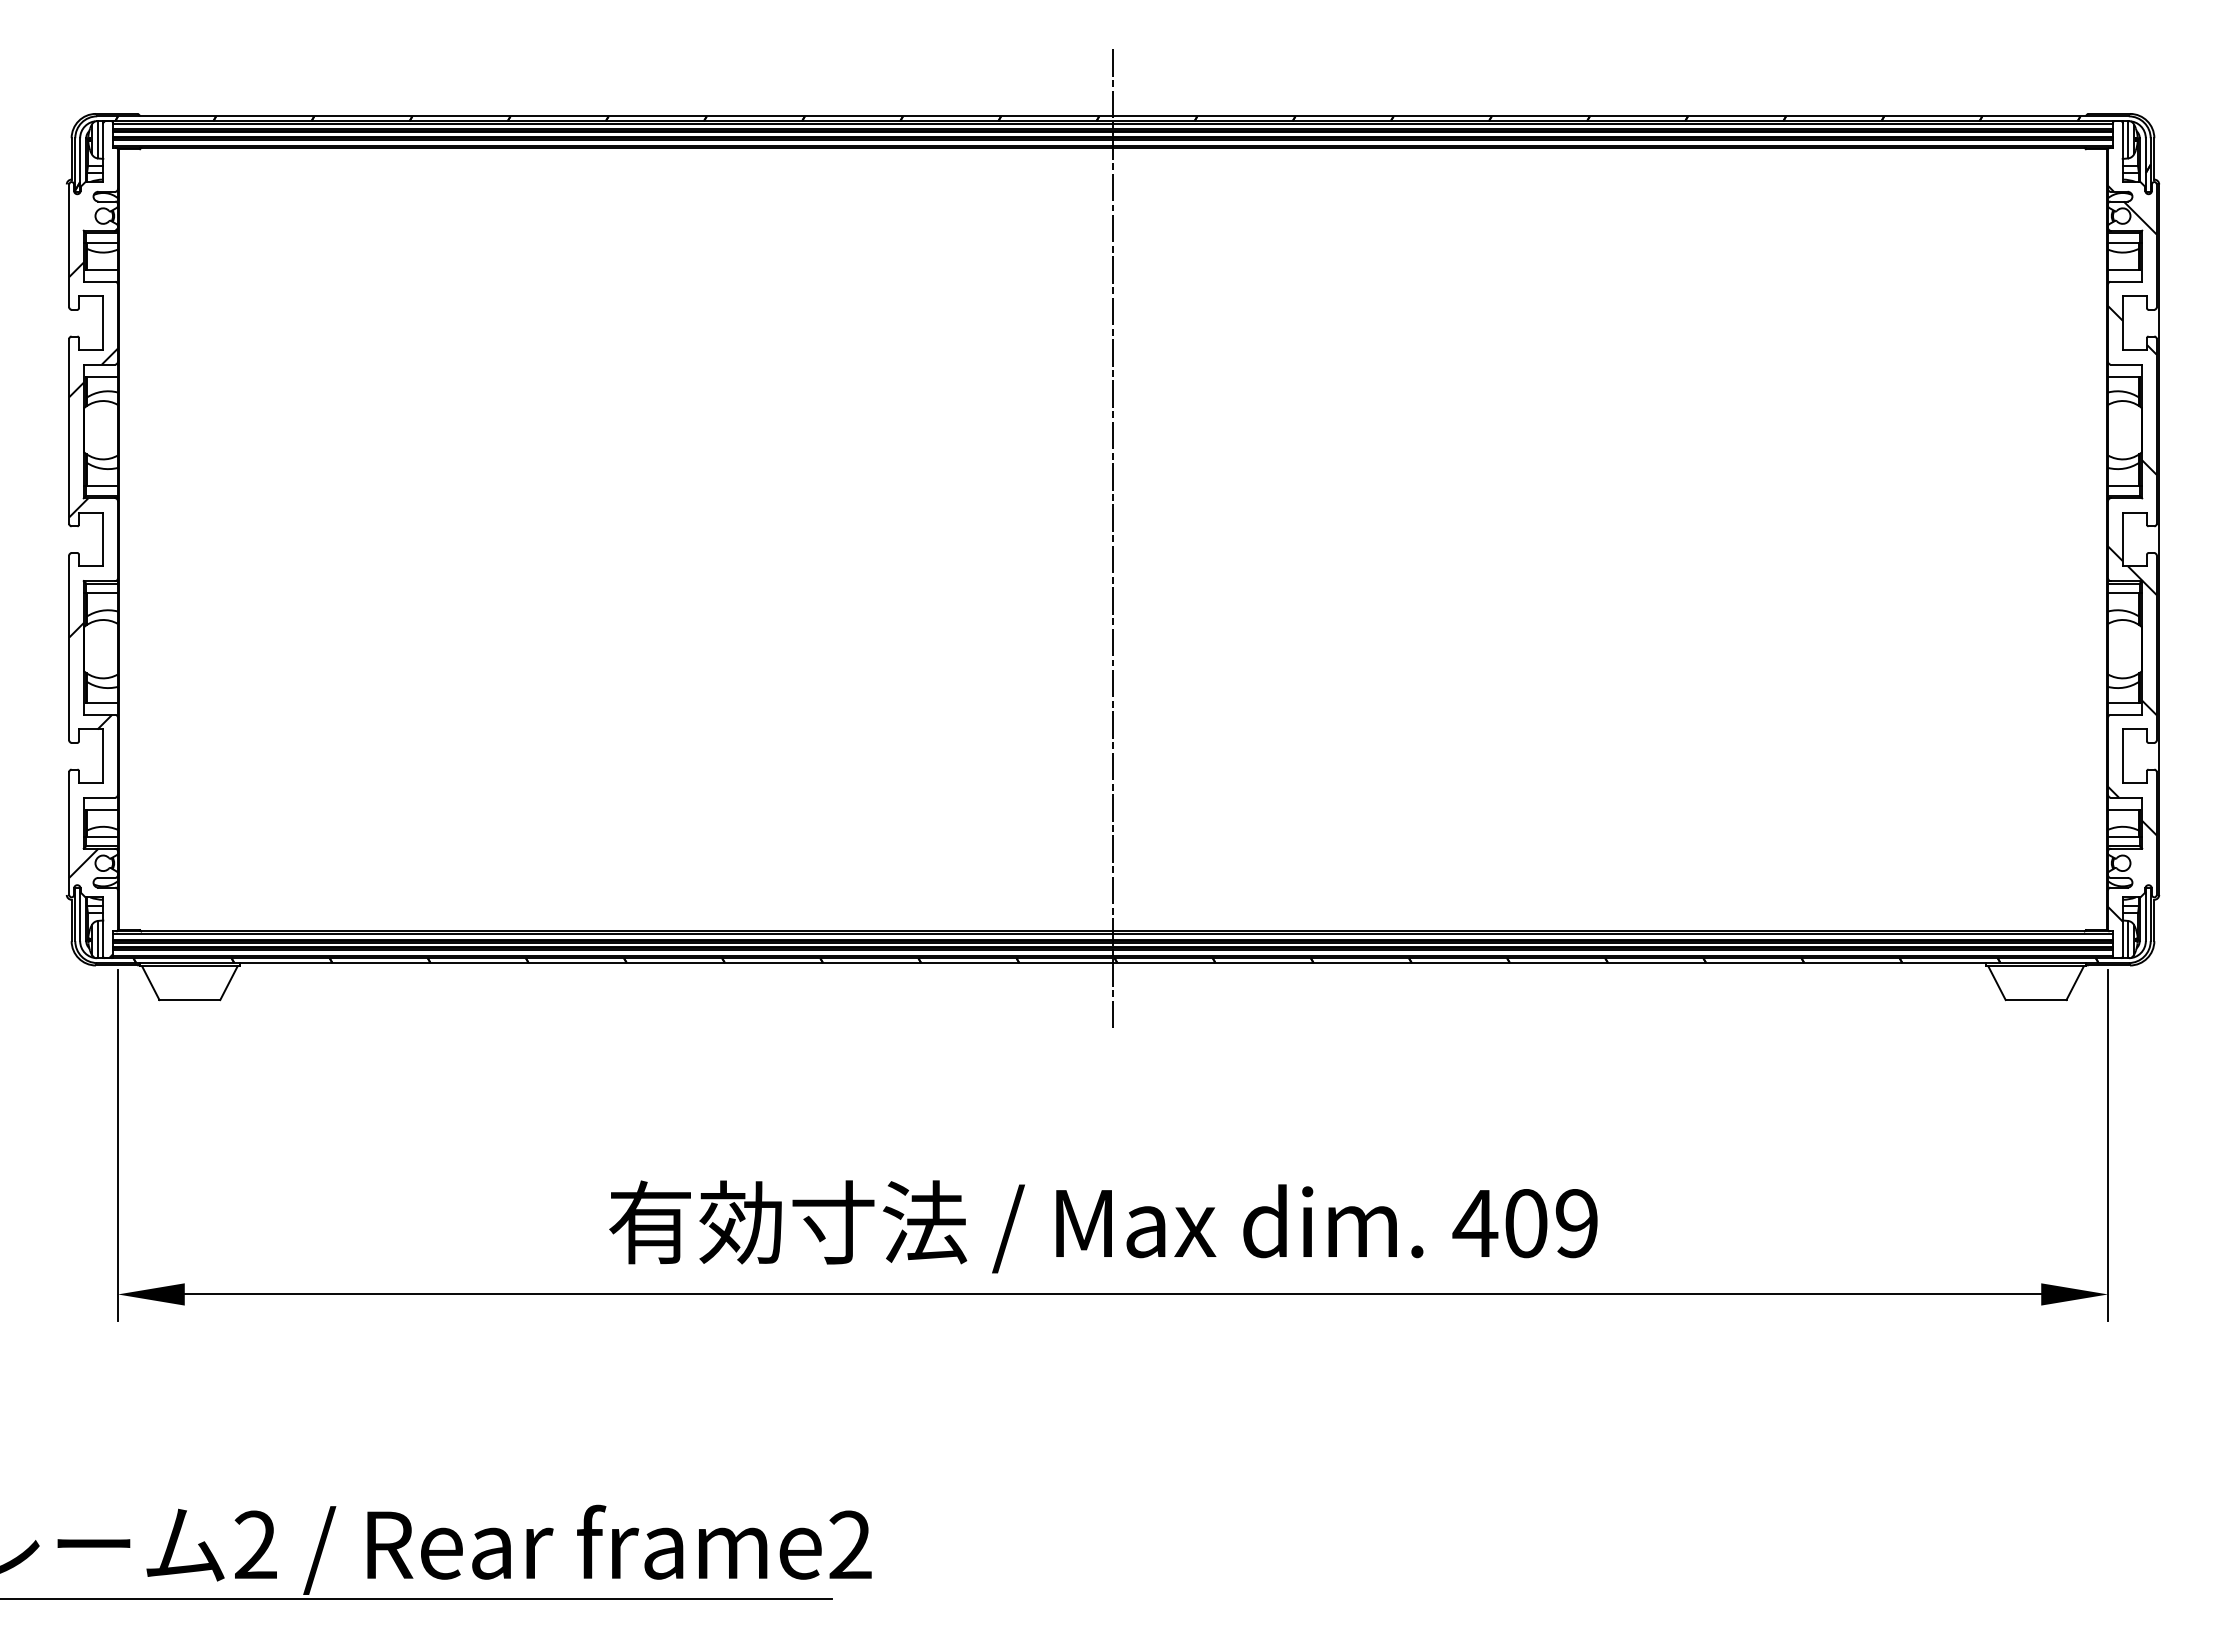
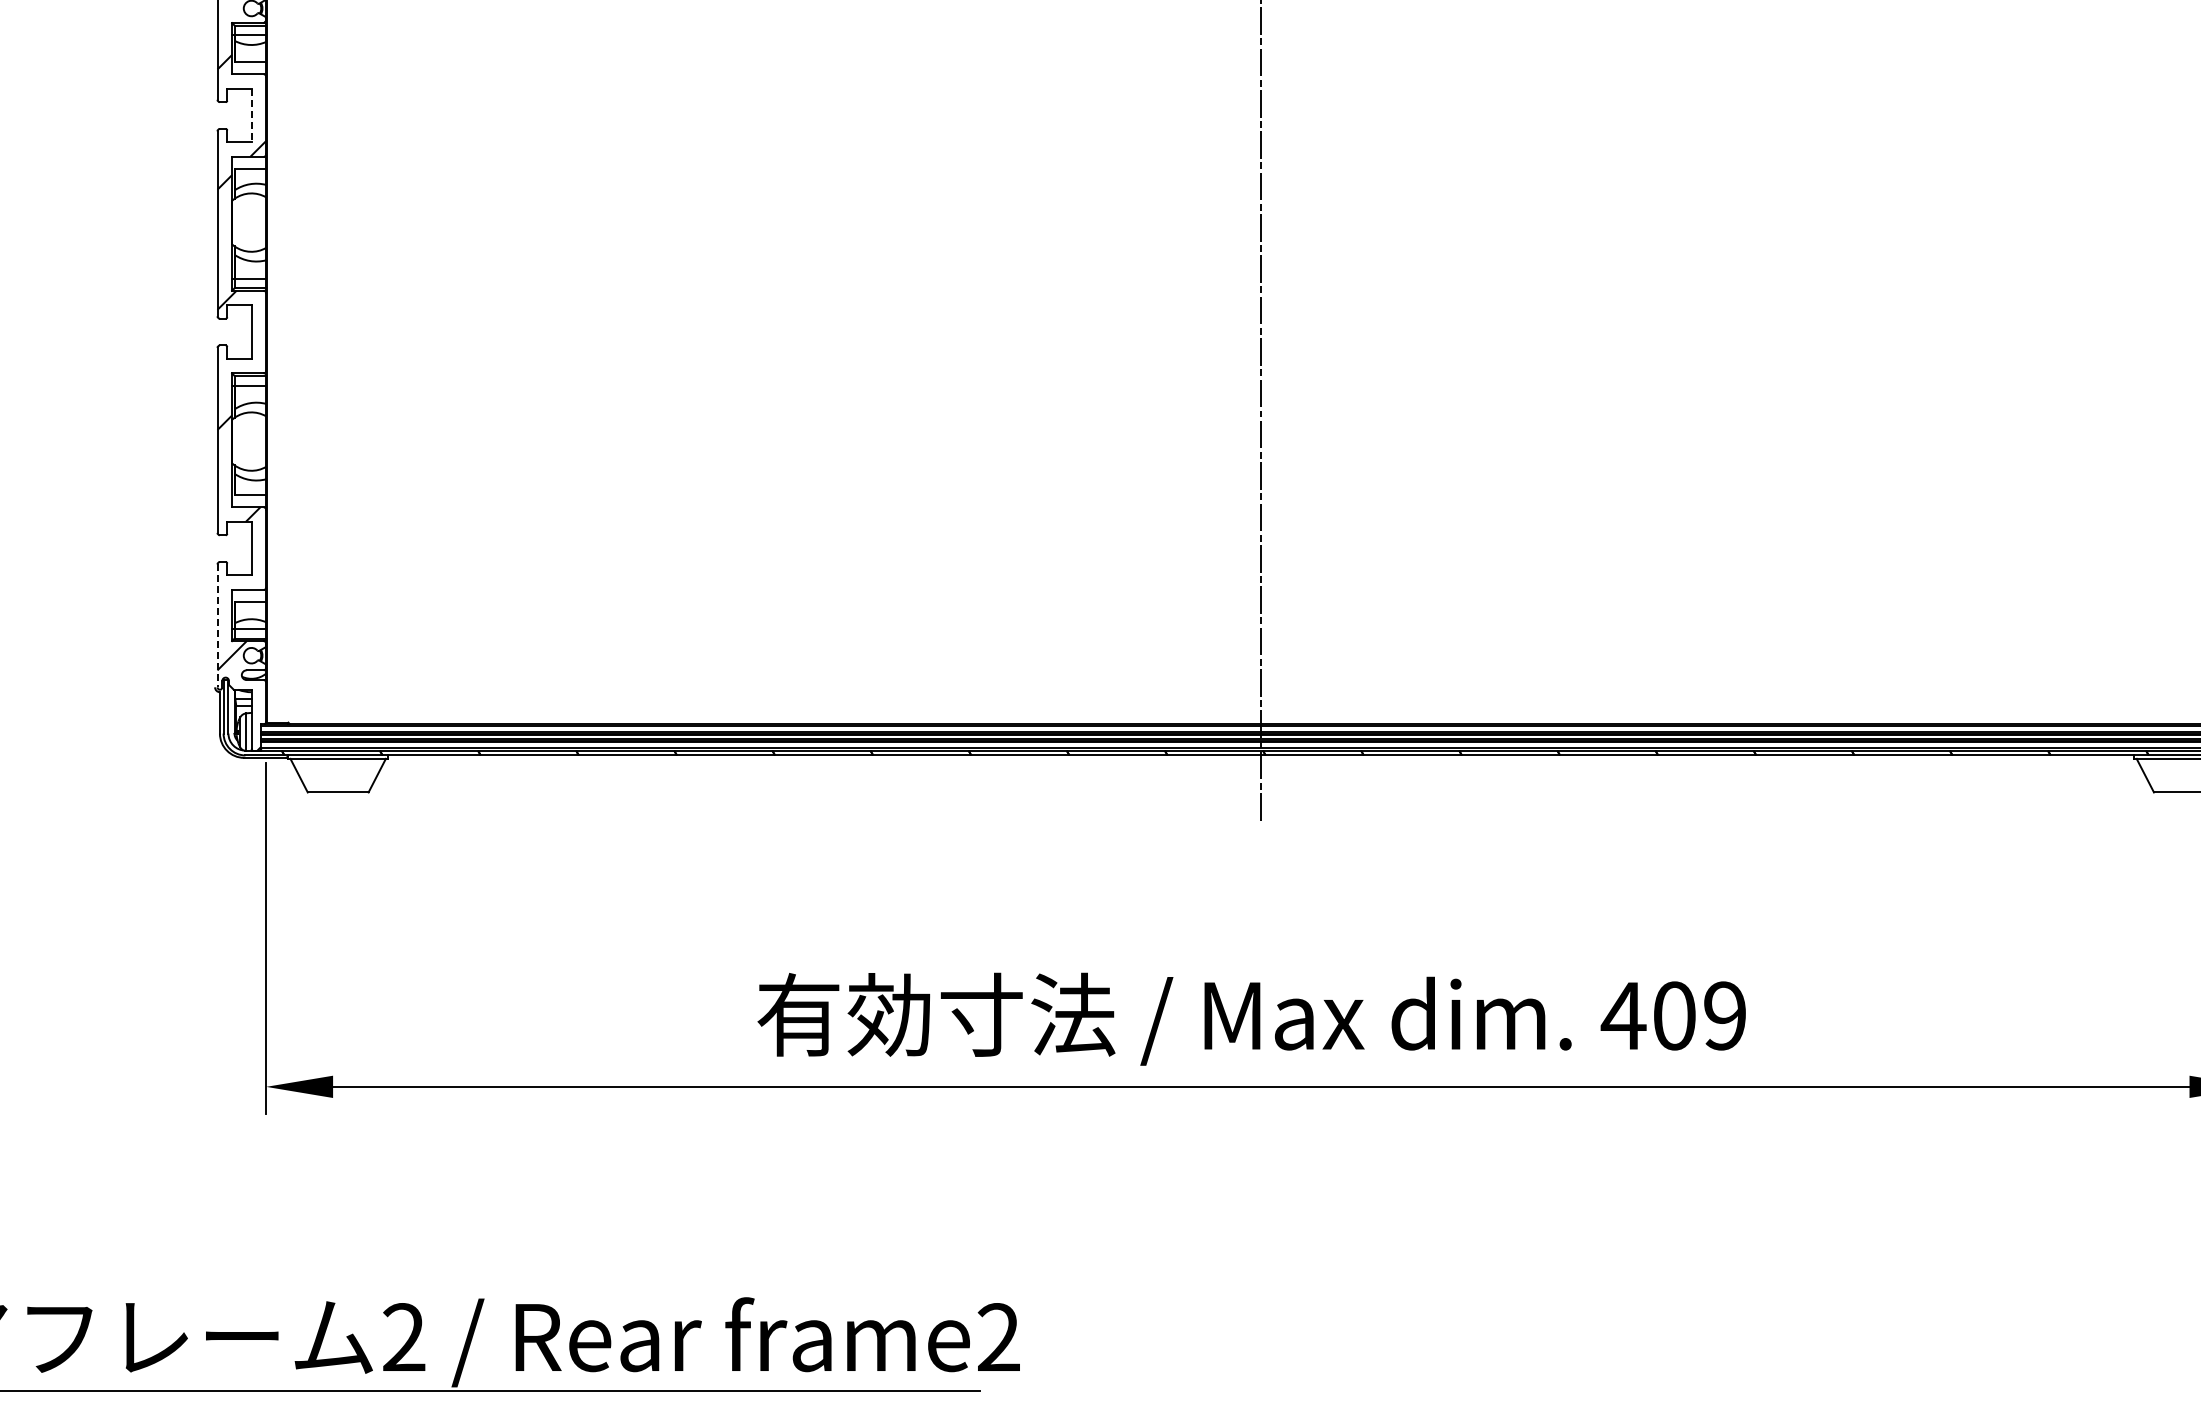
line: (103, 323) -> (251, 115), solid -> dashed
line: (69, 834) -> (217, 626), solid -> dashed

